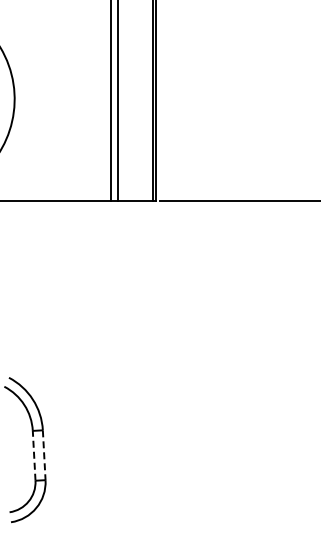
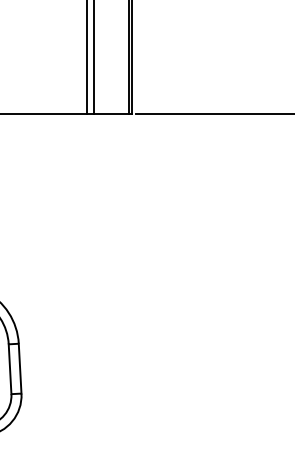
line: (34, 455) -> (10, 368), dashed -> solid
line: (44, 455) -> (20, 368), dashed -> solid

